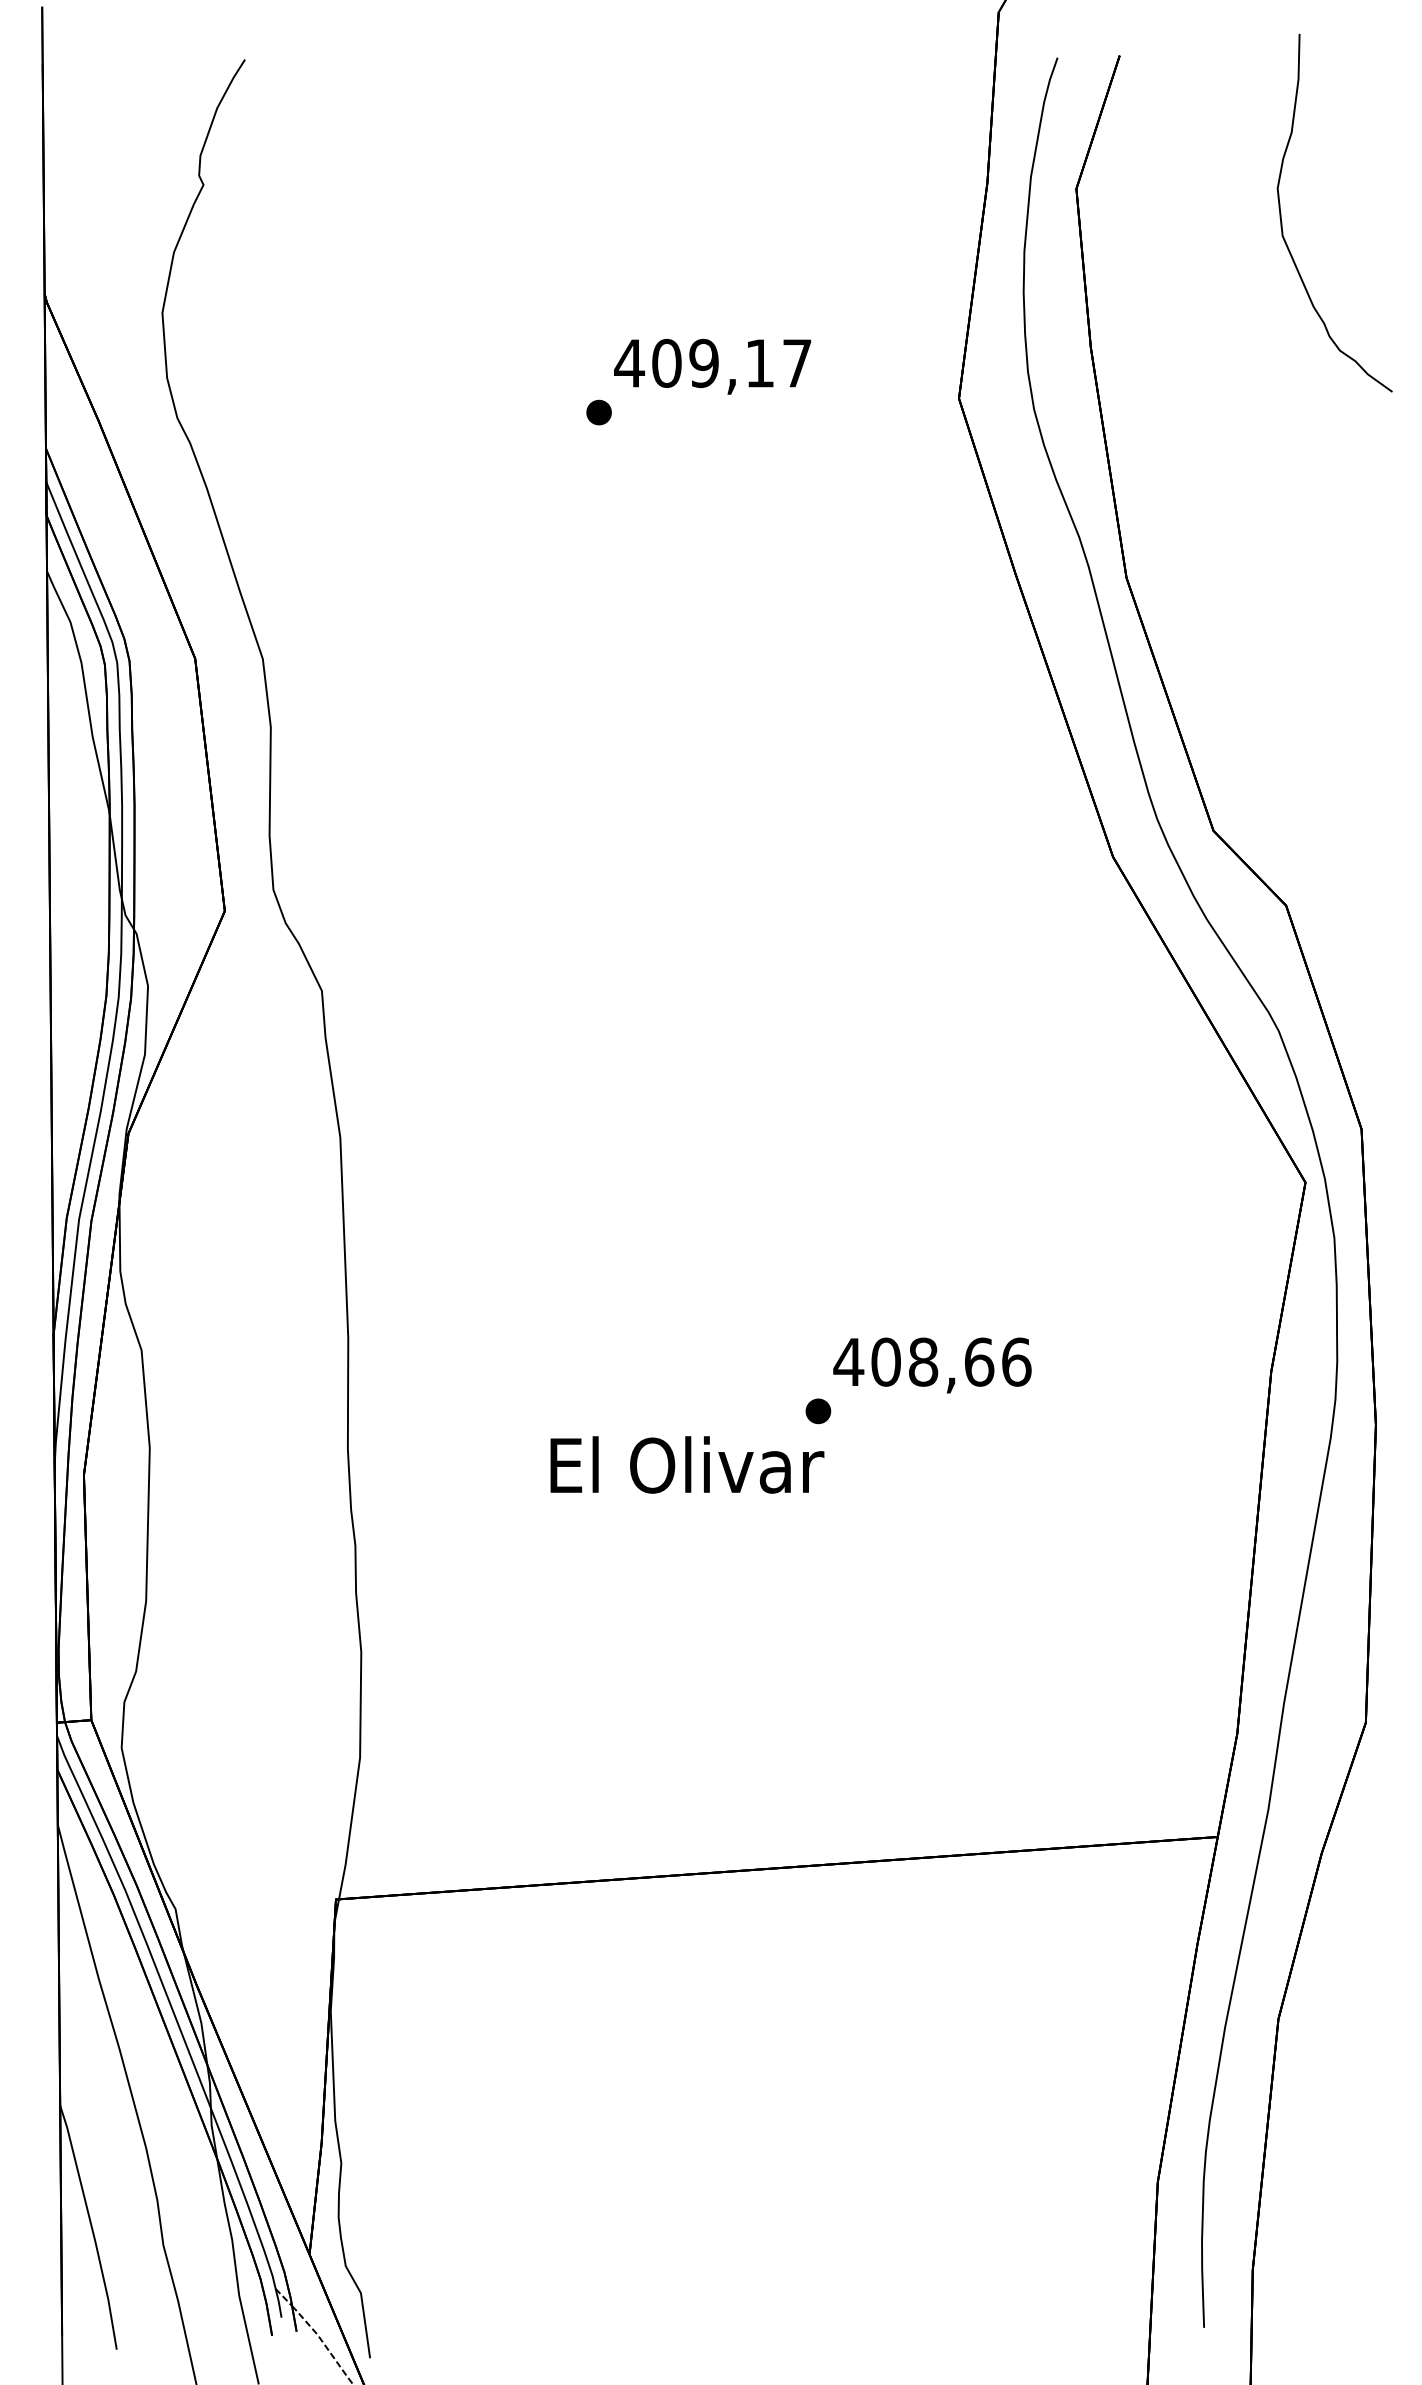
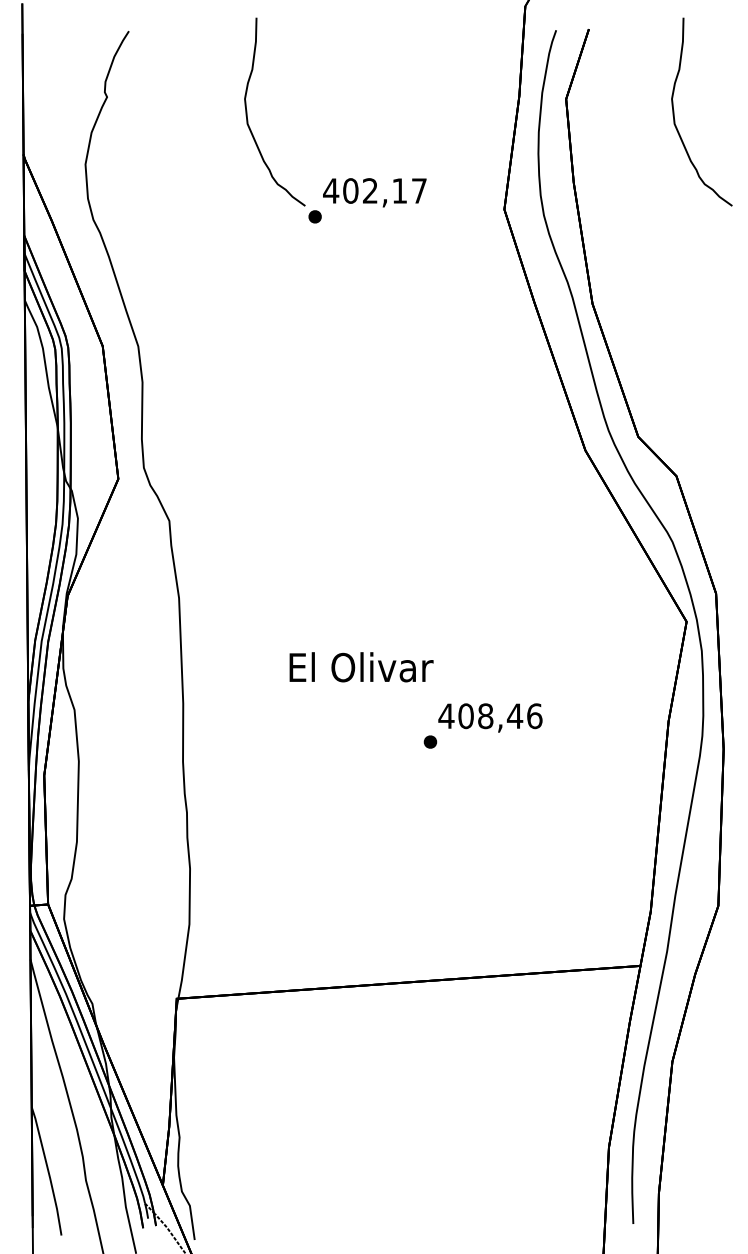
curve: (470, 212) -> (247, 111), added
text: (702, 362) -> (369, 190), 409,17 -> 402,17
text: (978, 1362) -> (514, 716), 408,66 -> 408,46
text: (687, 1465) -> (361, 667), moved

